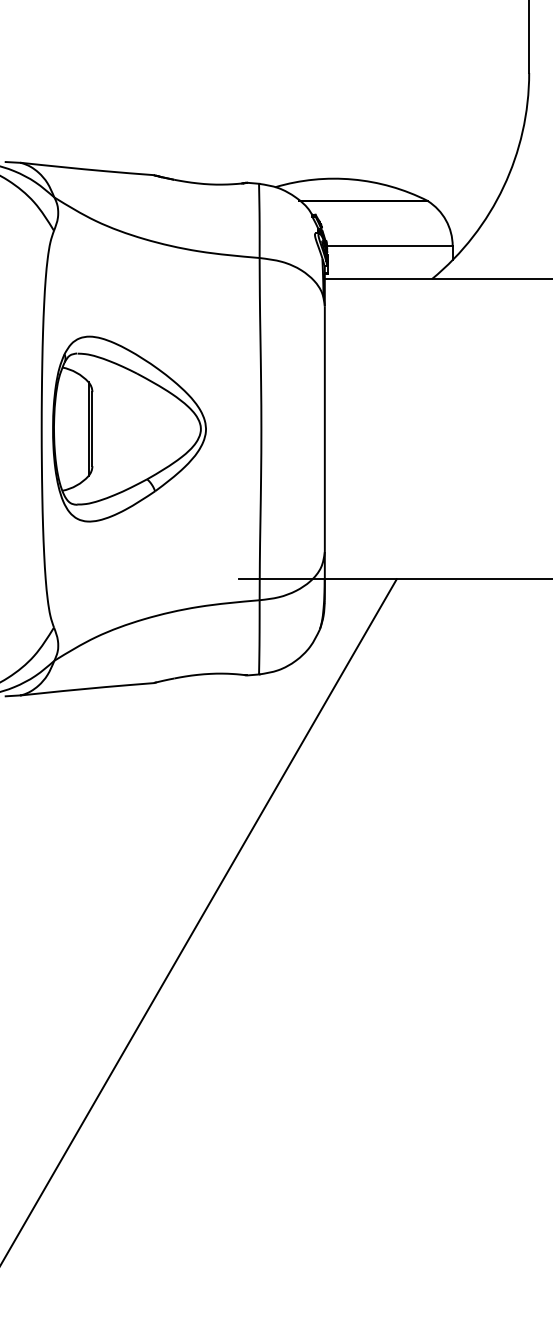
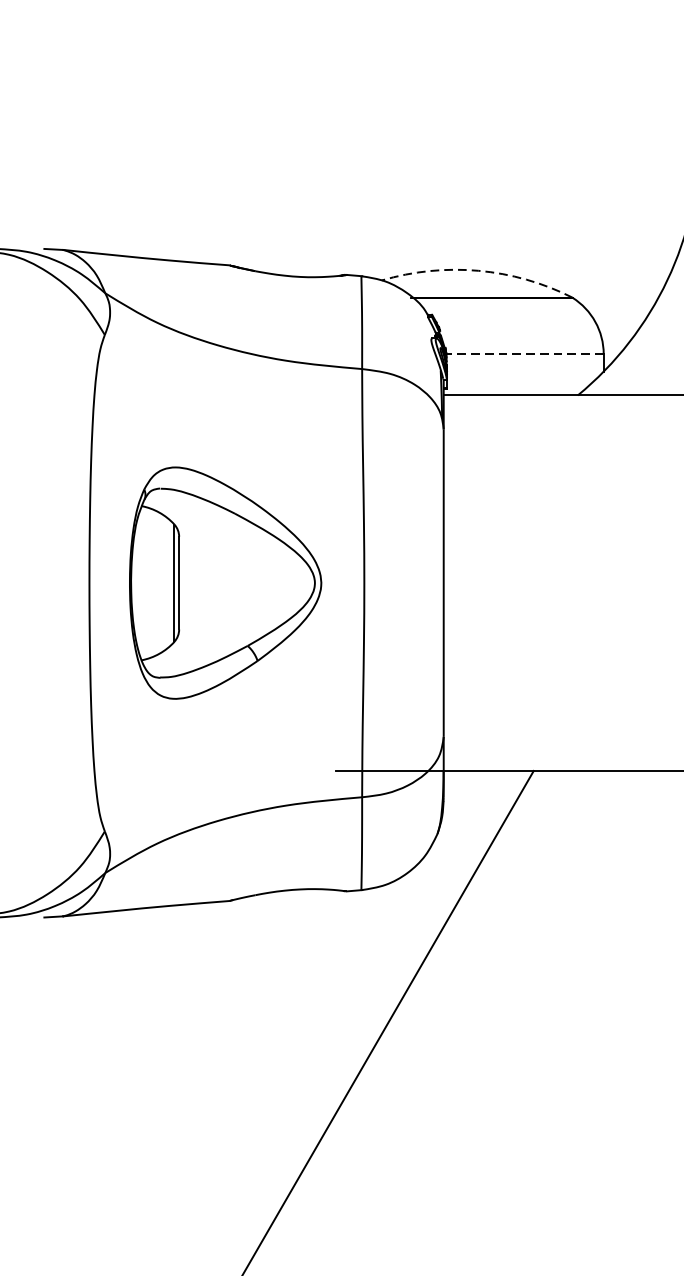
arc: (352, 179) -> (478, 270), solid -> dashed
line: (389, 246) -> (524, 354), solid -> dashed
part: (129, 428) -> (225, 582), moved

